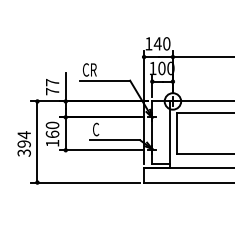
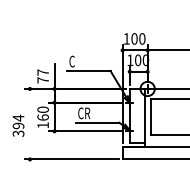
text: (157, 43) -> (134, 38), 140 -> 100
text: (93, 69) -> (78, 61), CR -> C
text: (103, 129) -> (87, 113), C -> CR
line: (37, 141) -> (30, 123), removed

